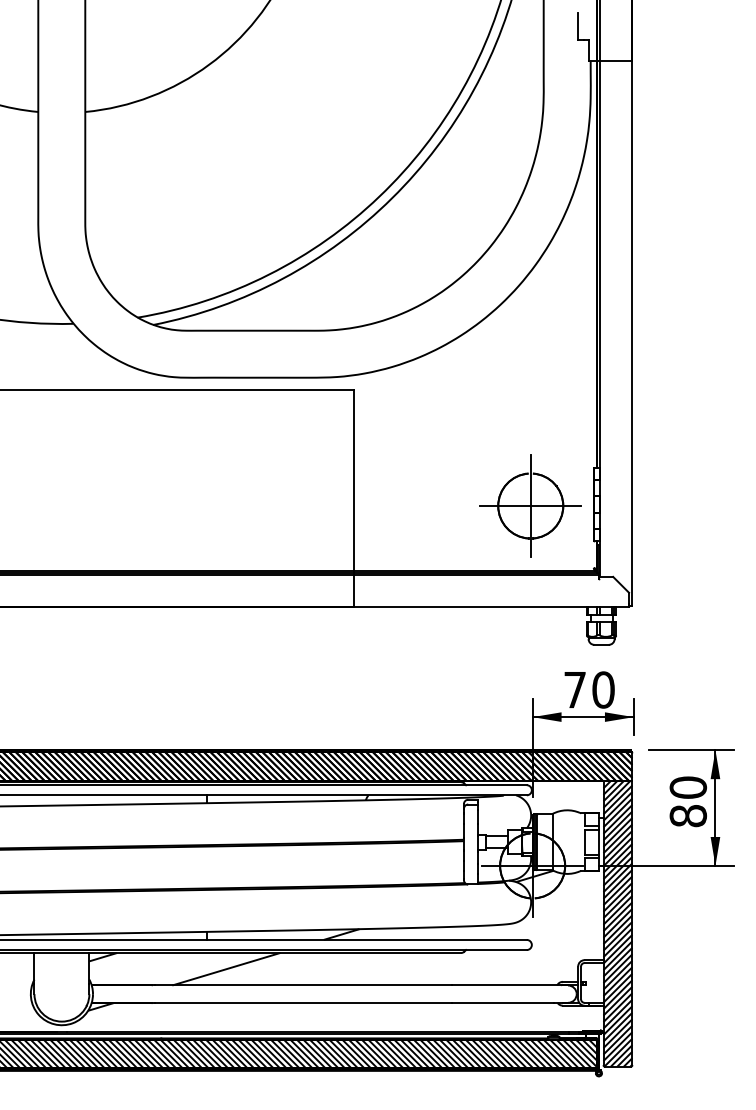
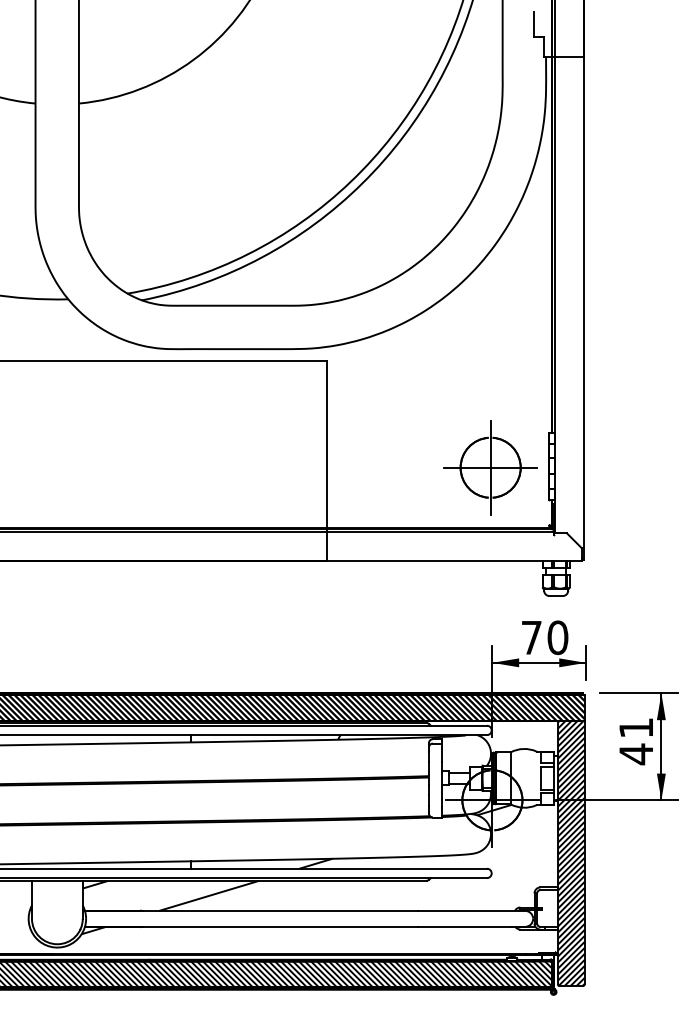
text: (688, 801) -> (636, 740), 80 -> 41

